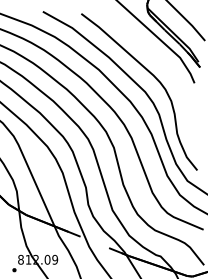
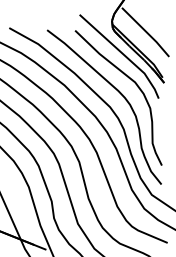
curve: (168, 66) -> (133, 82), added

